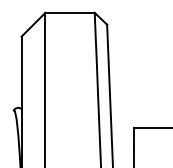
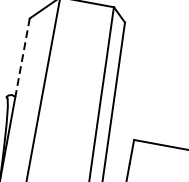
line: (21, 73) -> (22, 58), solid -> dashed

